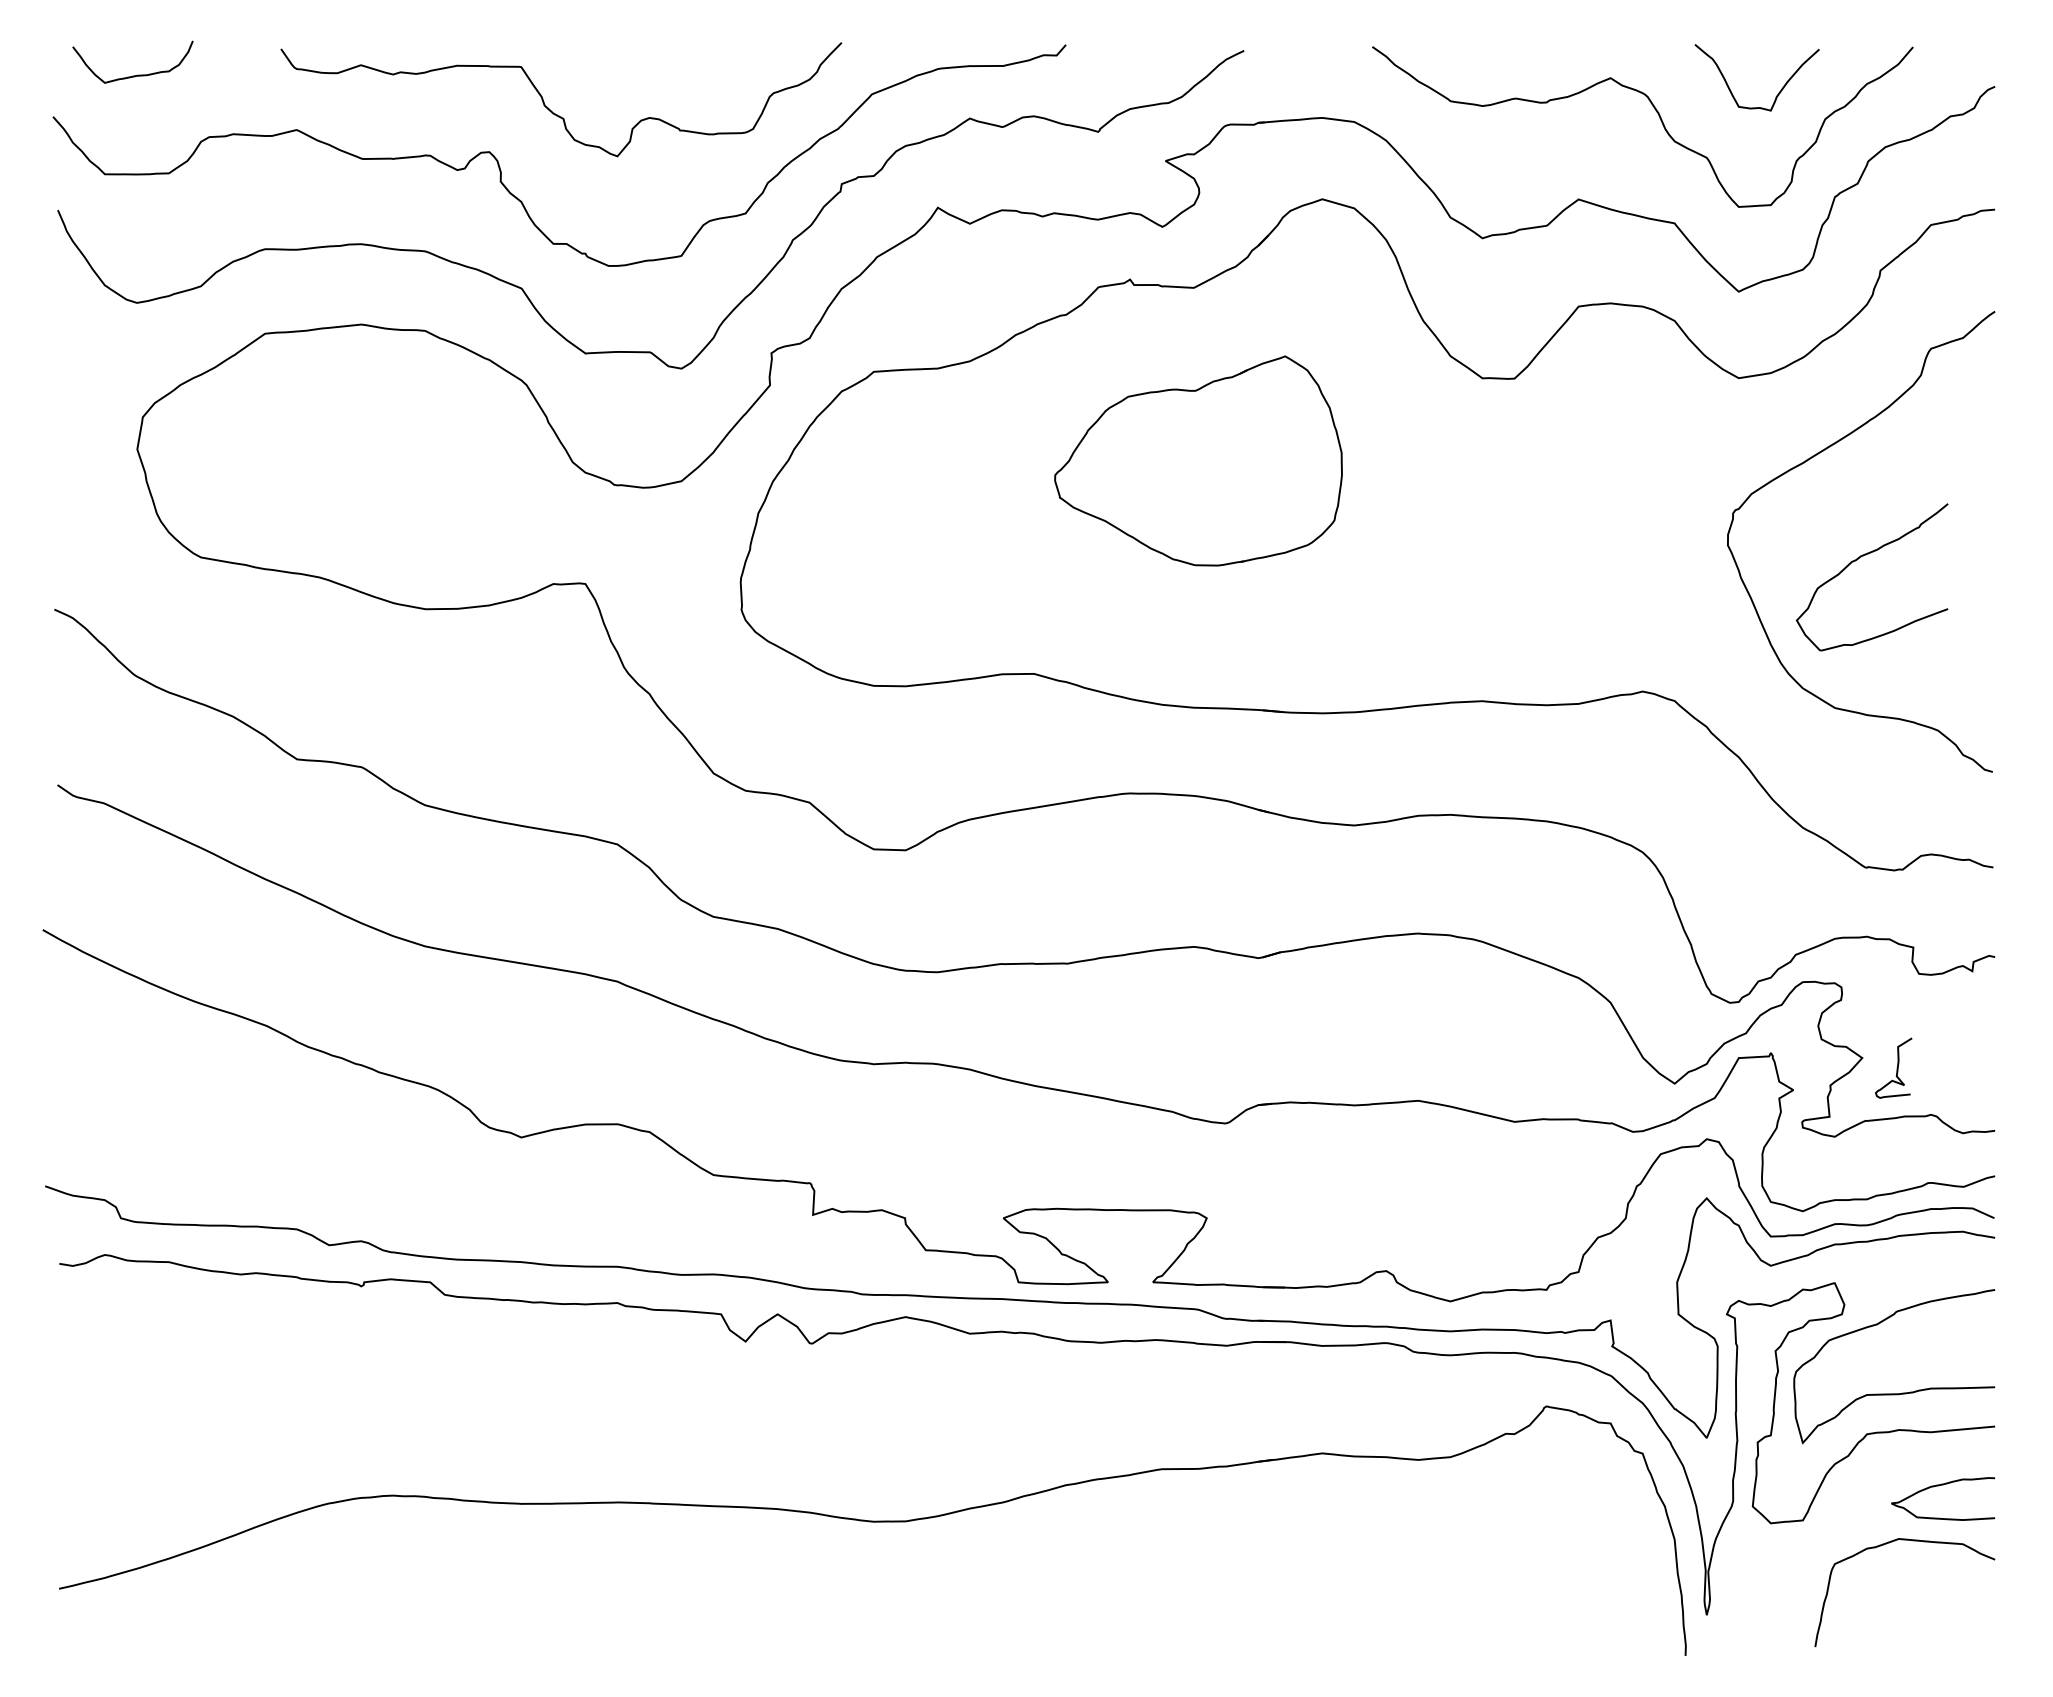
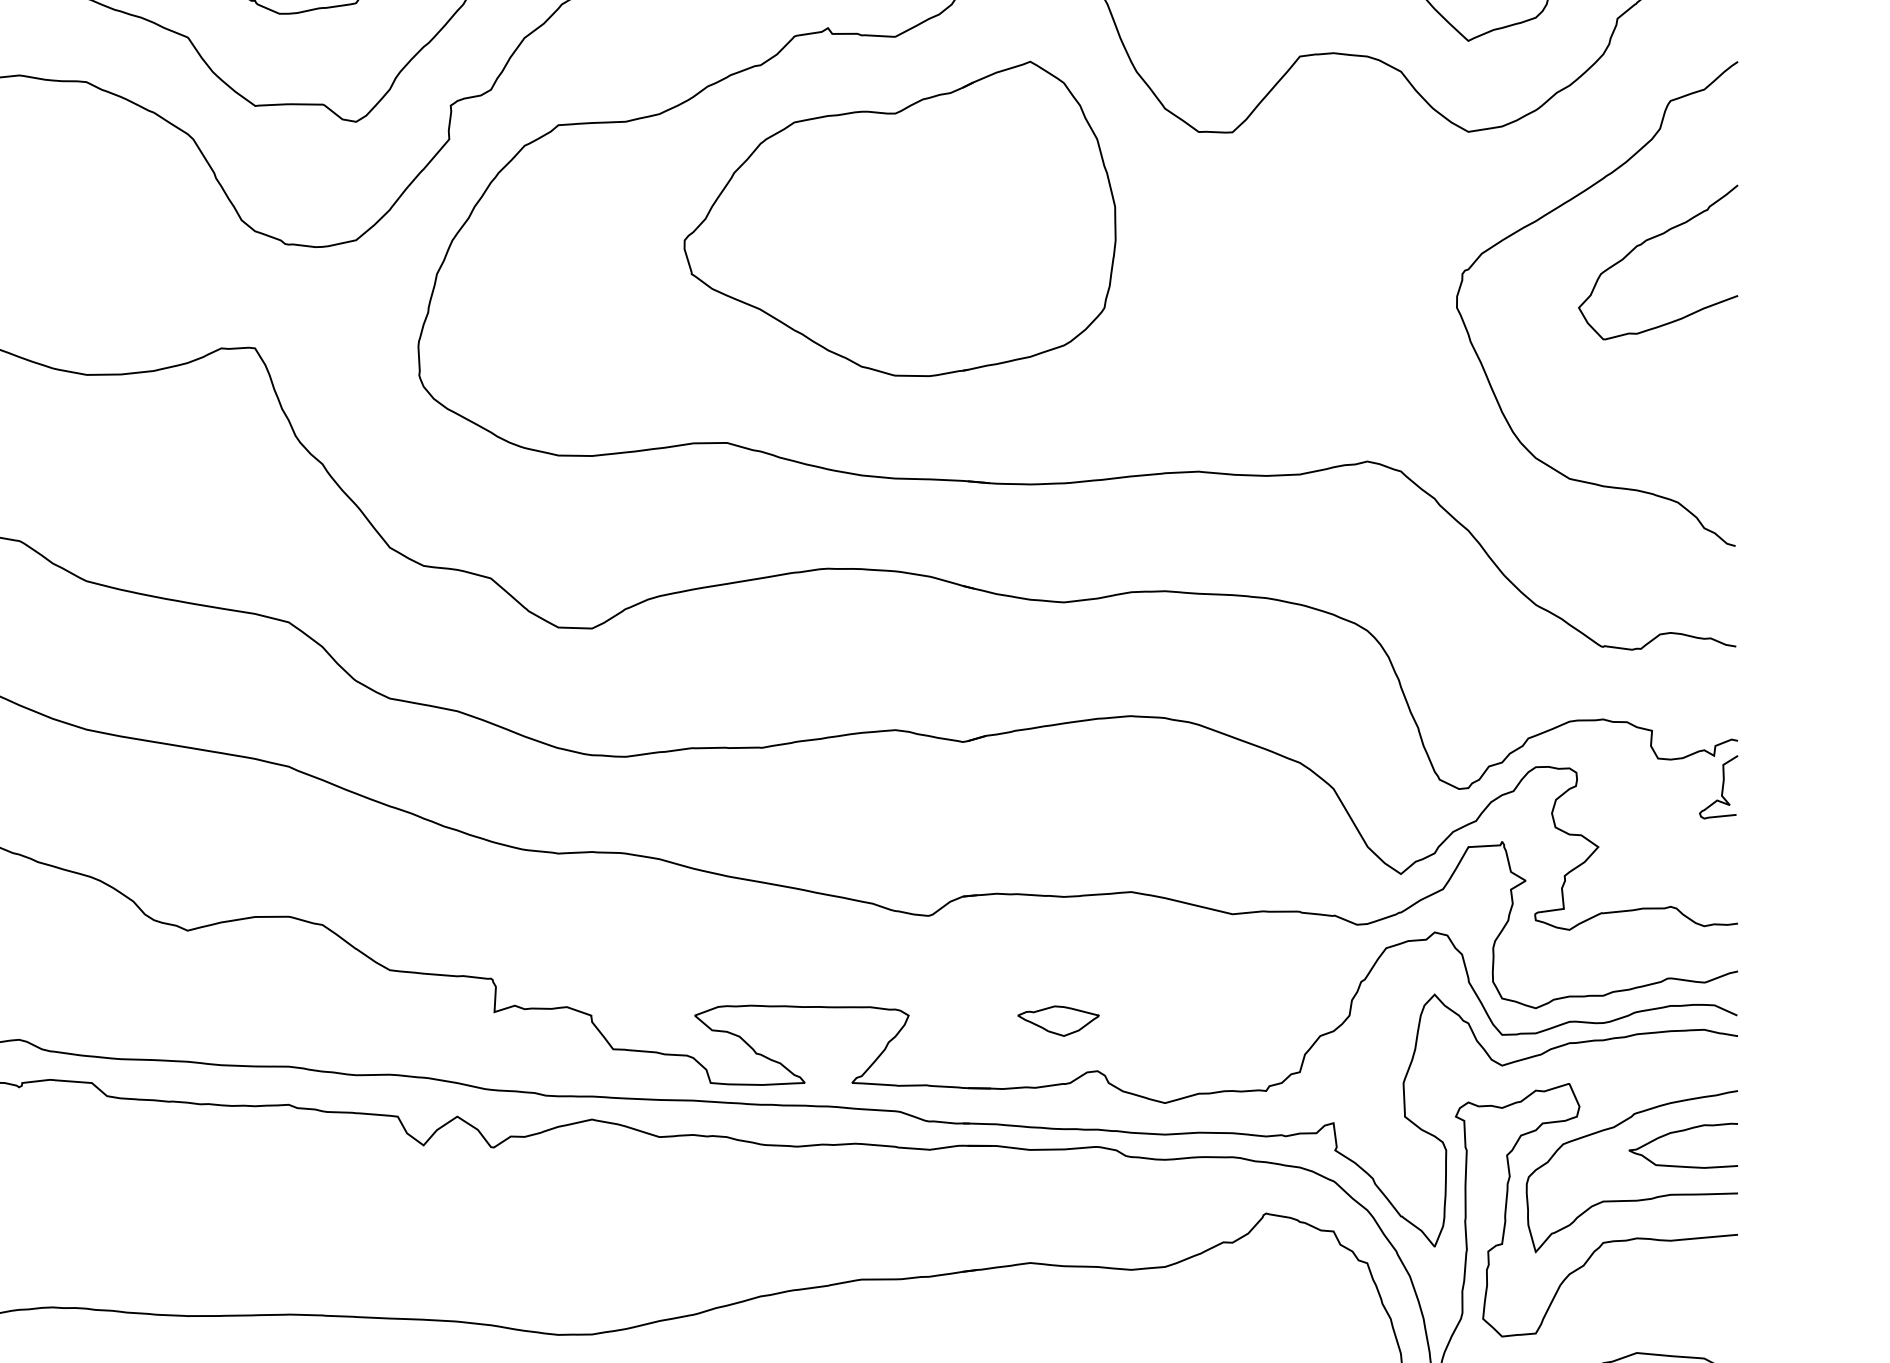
part: (1198, 460) -> (900, 218), size x1.43
curve: (1857, 560) -> (1642, 244), moved
curve: (1896, 1067) -> (1721, 786), moved
part: (1349, 1223) -> (1058, 1021), added
curve: (1943, 1485) -> (1683, 1131), moved

